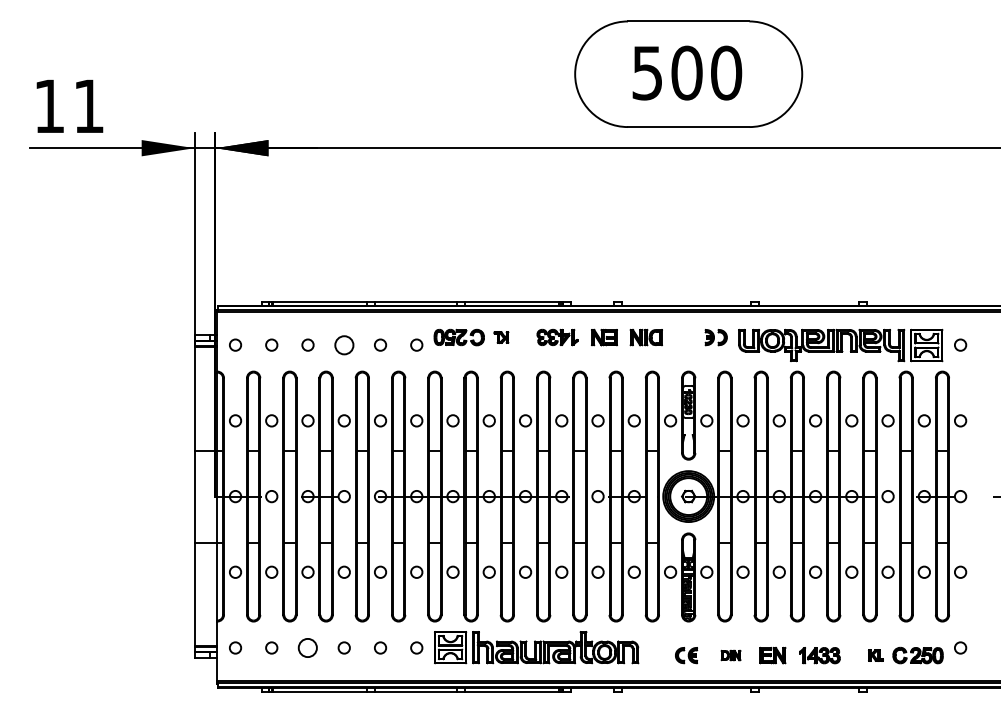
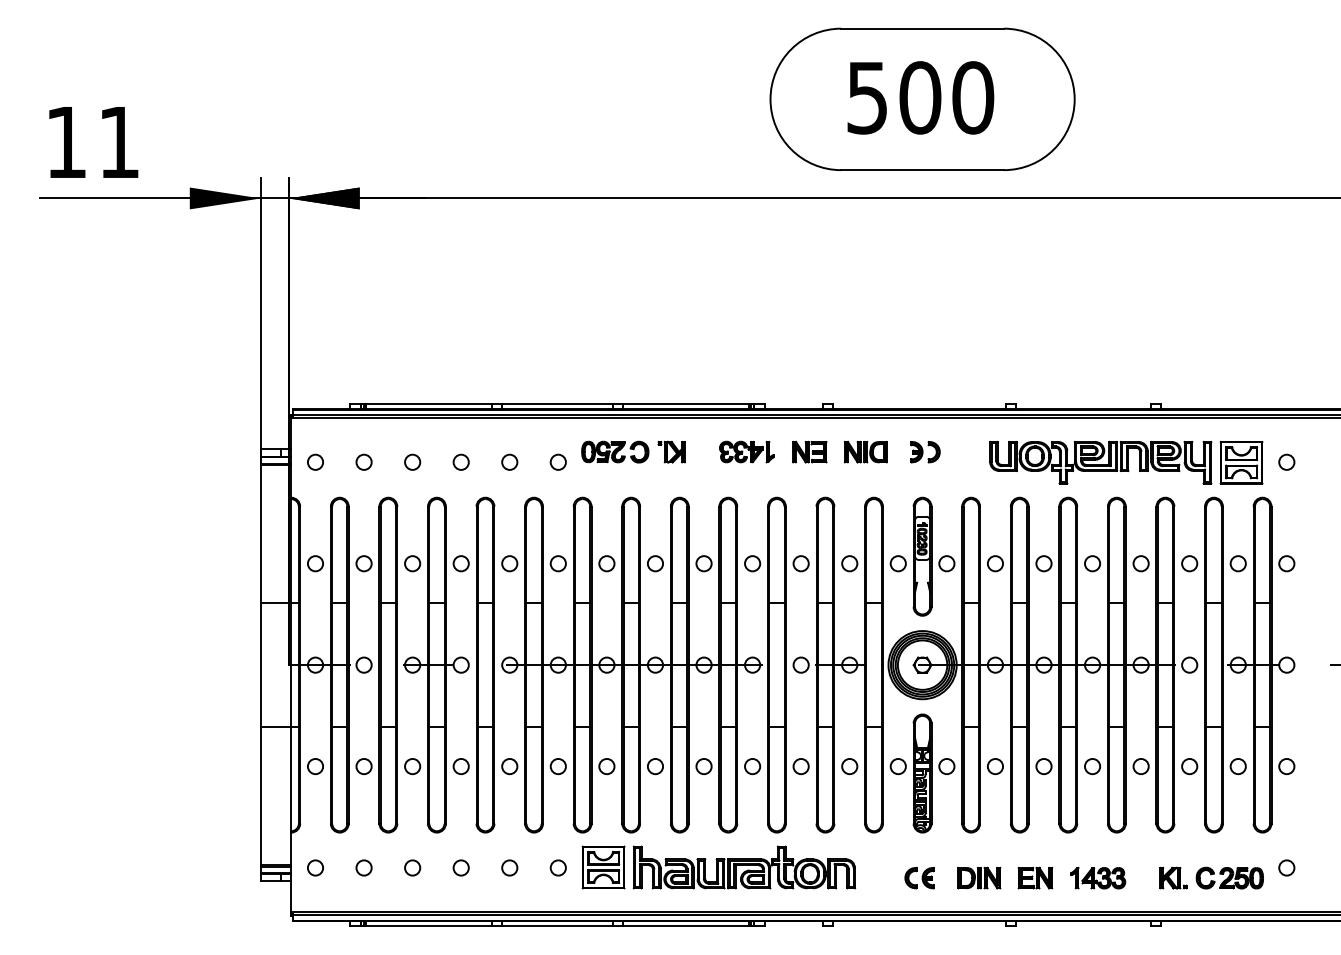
part: (501, 337) -> (671, 451), size x1.43
part: (716, 337) -> (925, 452), moved
circle: (343, 344) -> (460, 461), size x0.62
circle: (307, 647) -> (412, 867), size x0.62
part: (731, 655) -> (979, 877), size x1.67
part: (875, 655) -> (1173, 877), size x1.43

